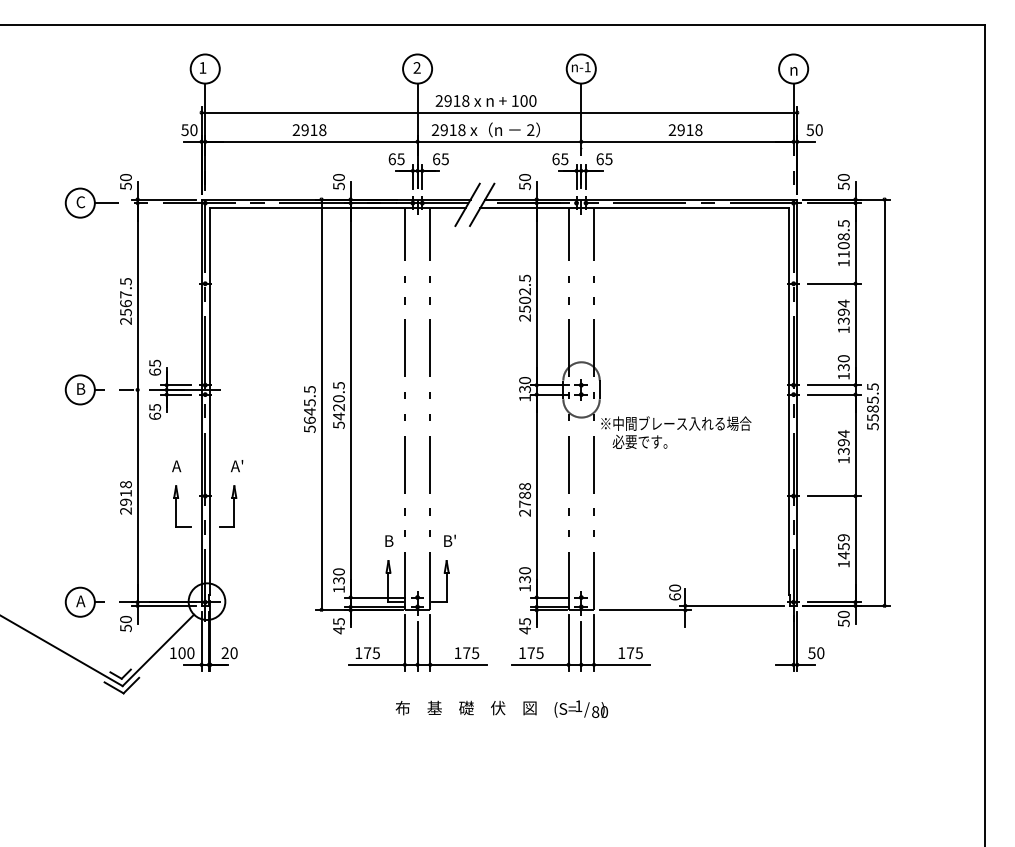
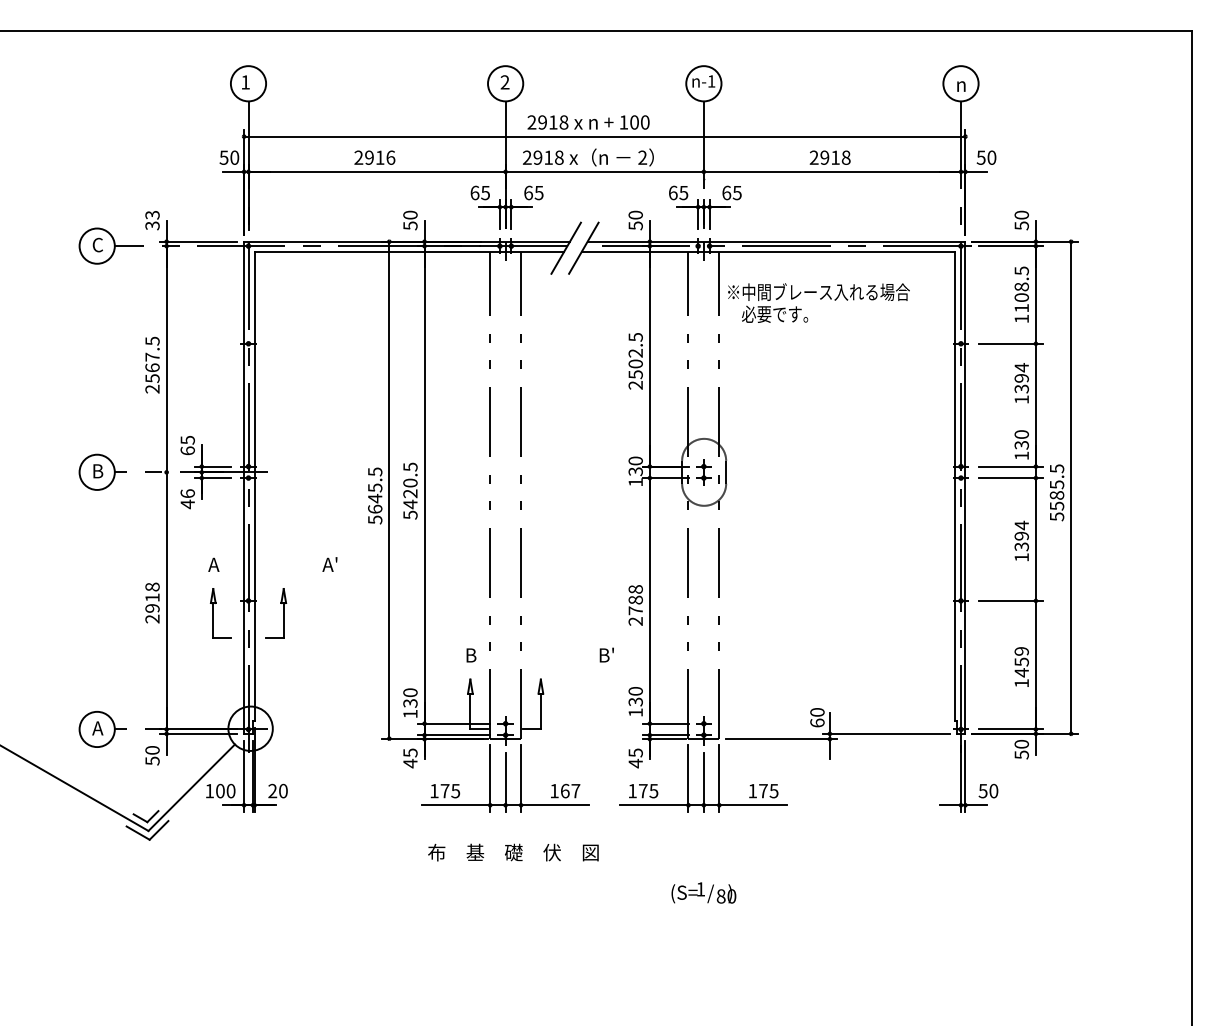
text: (322, 129) -> (390, 157), 2918 -> 2916
text: (125, 181) -> (152, 219), 50 -> 33
text: (154, 412) -> (187, 499), 65 -> 46
text: (675, 432) -> (818, 302), moved
text: (236, 466) -> (329, 564), moved
text: (449, 540) -> (606, 654), moved
text: (471, 652) -> (570, 790), 175 -> 167
text: (466, 707) -> (513, 852), moved
text: (580, 708) -> (703, 892), moved

